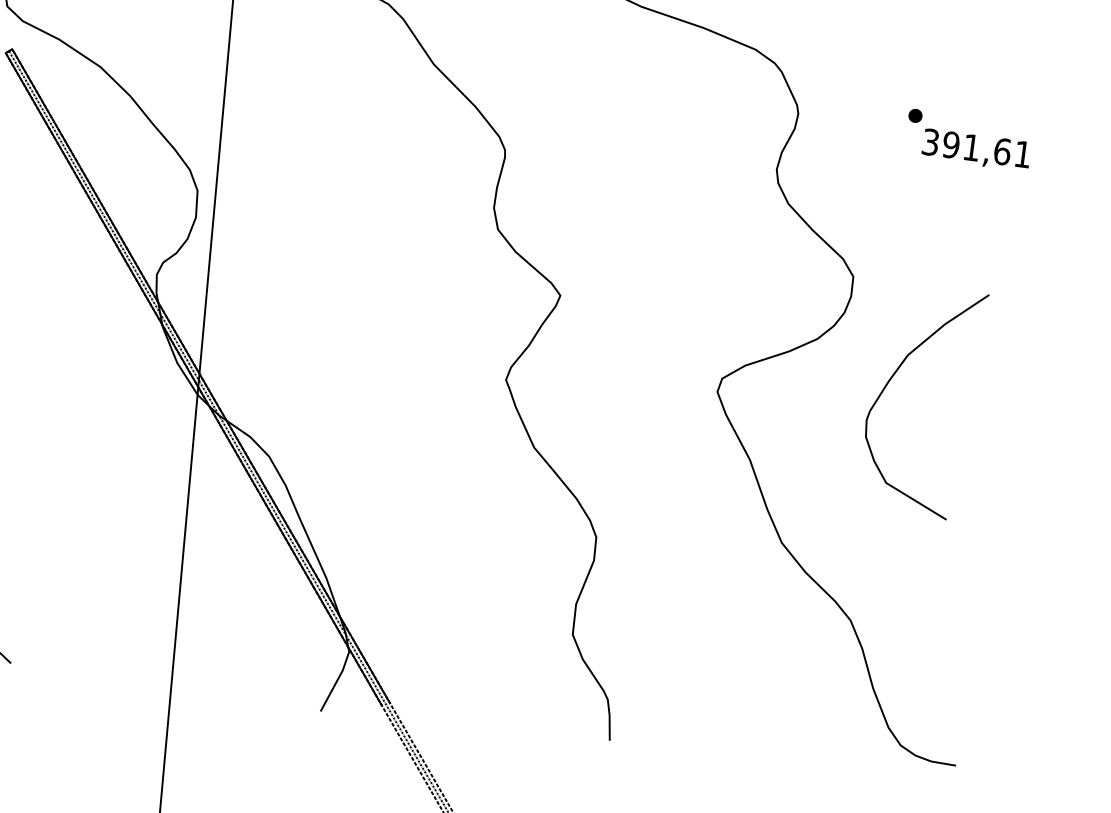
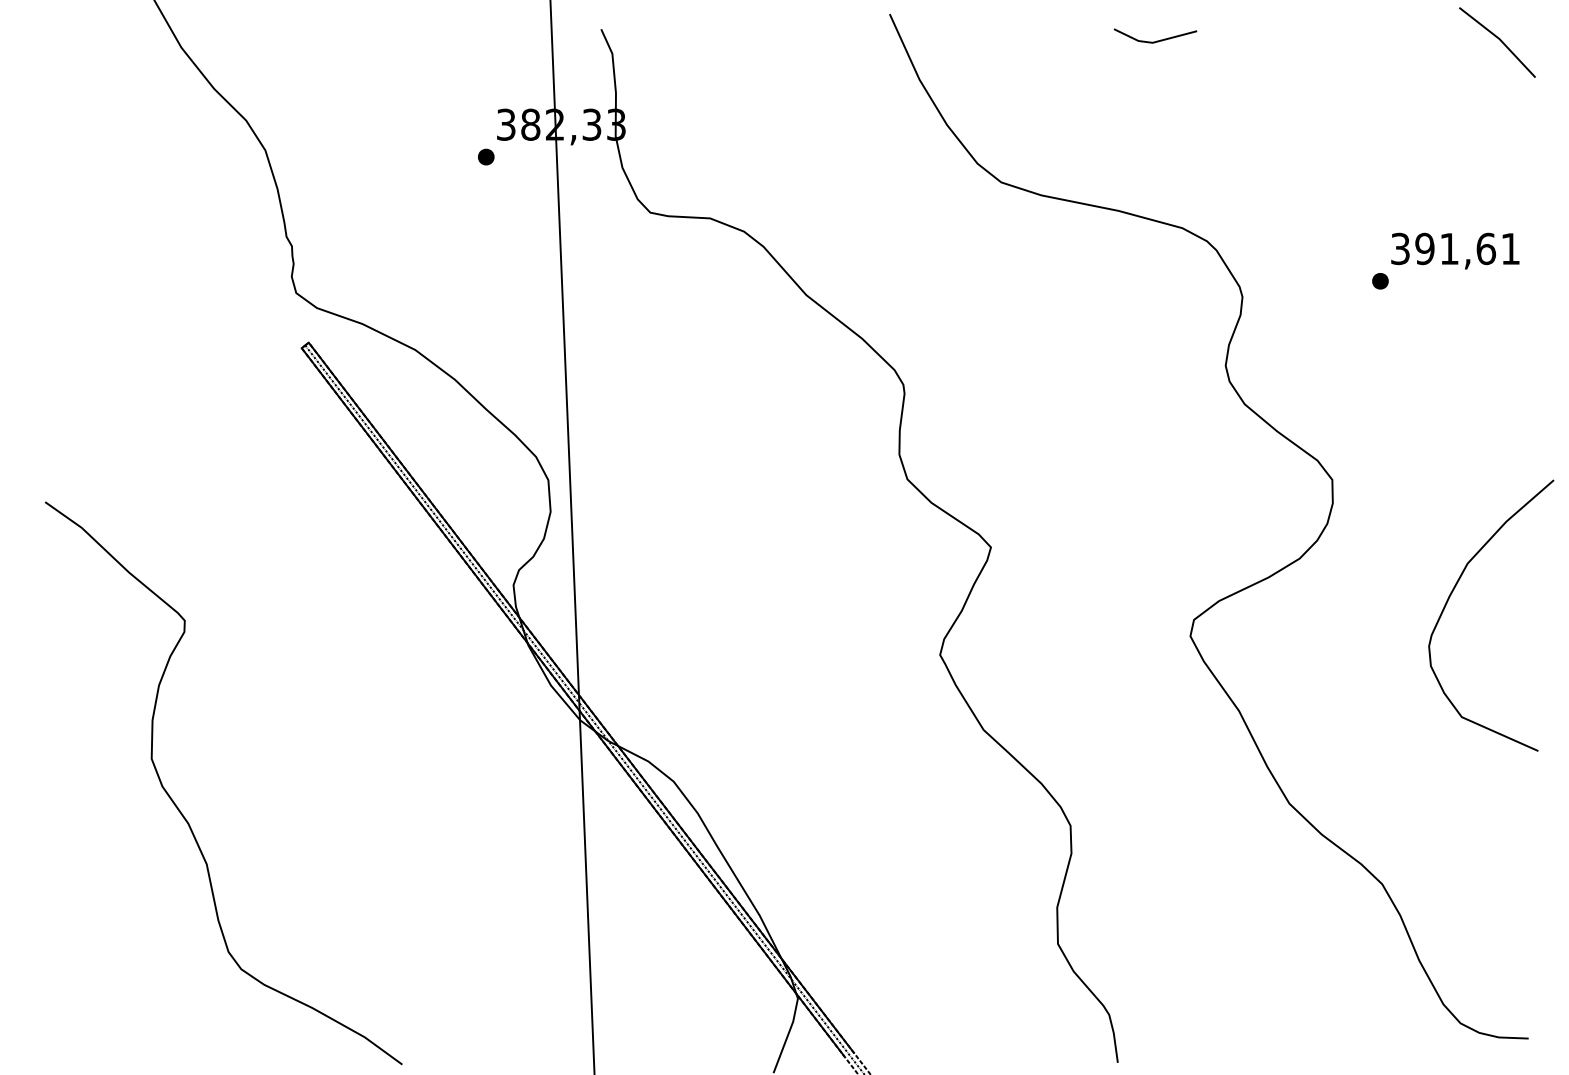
text: (976, 149) -> (1455, 250), moved
curve: (890, 380) -> (1451, 595), moved

